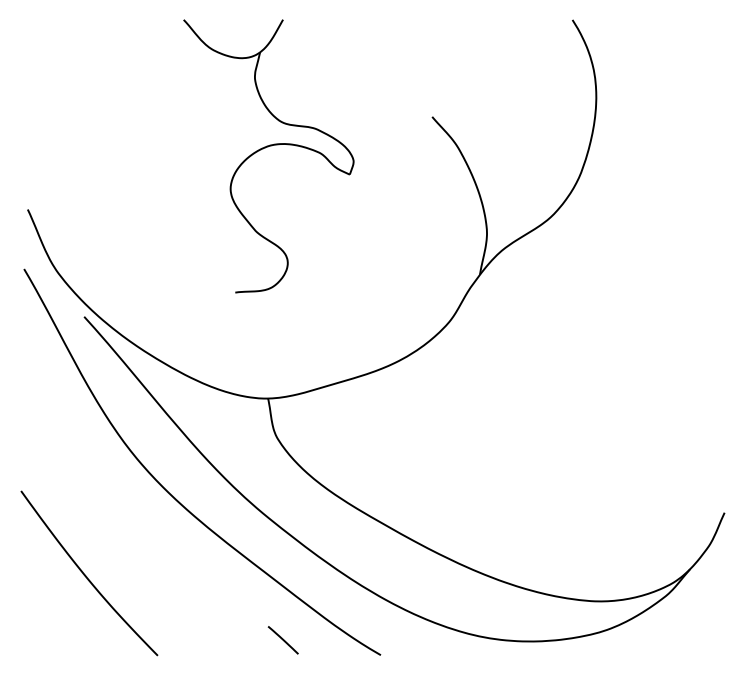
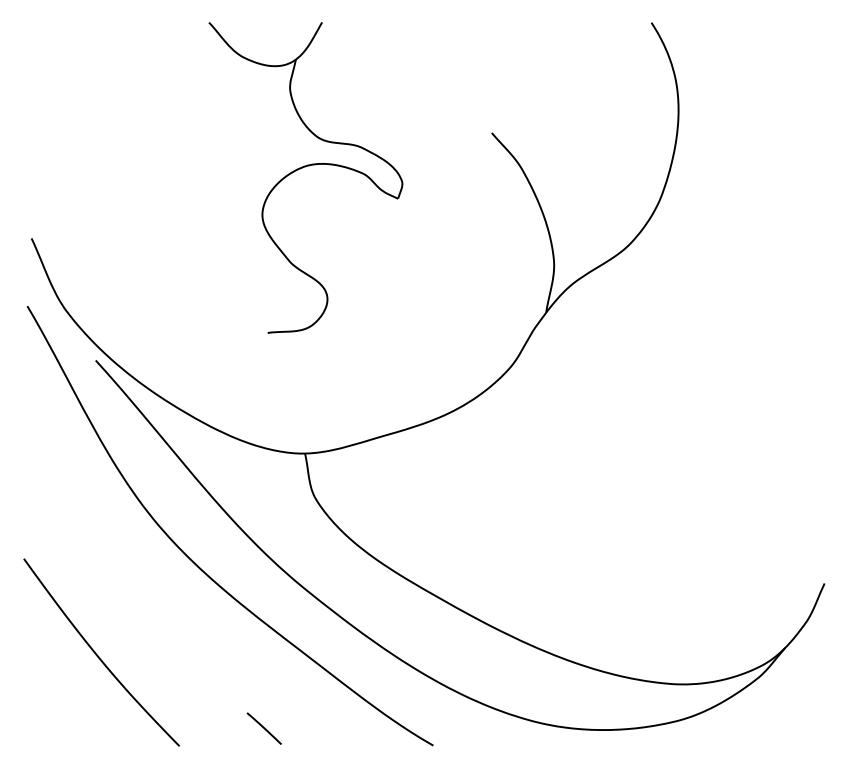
line: (282, 640) -> (263, 728), moved

